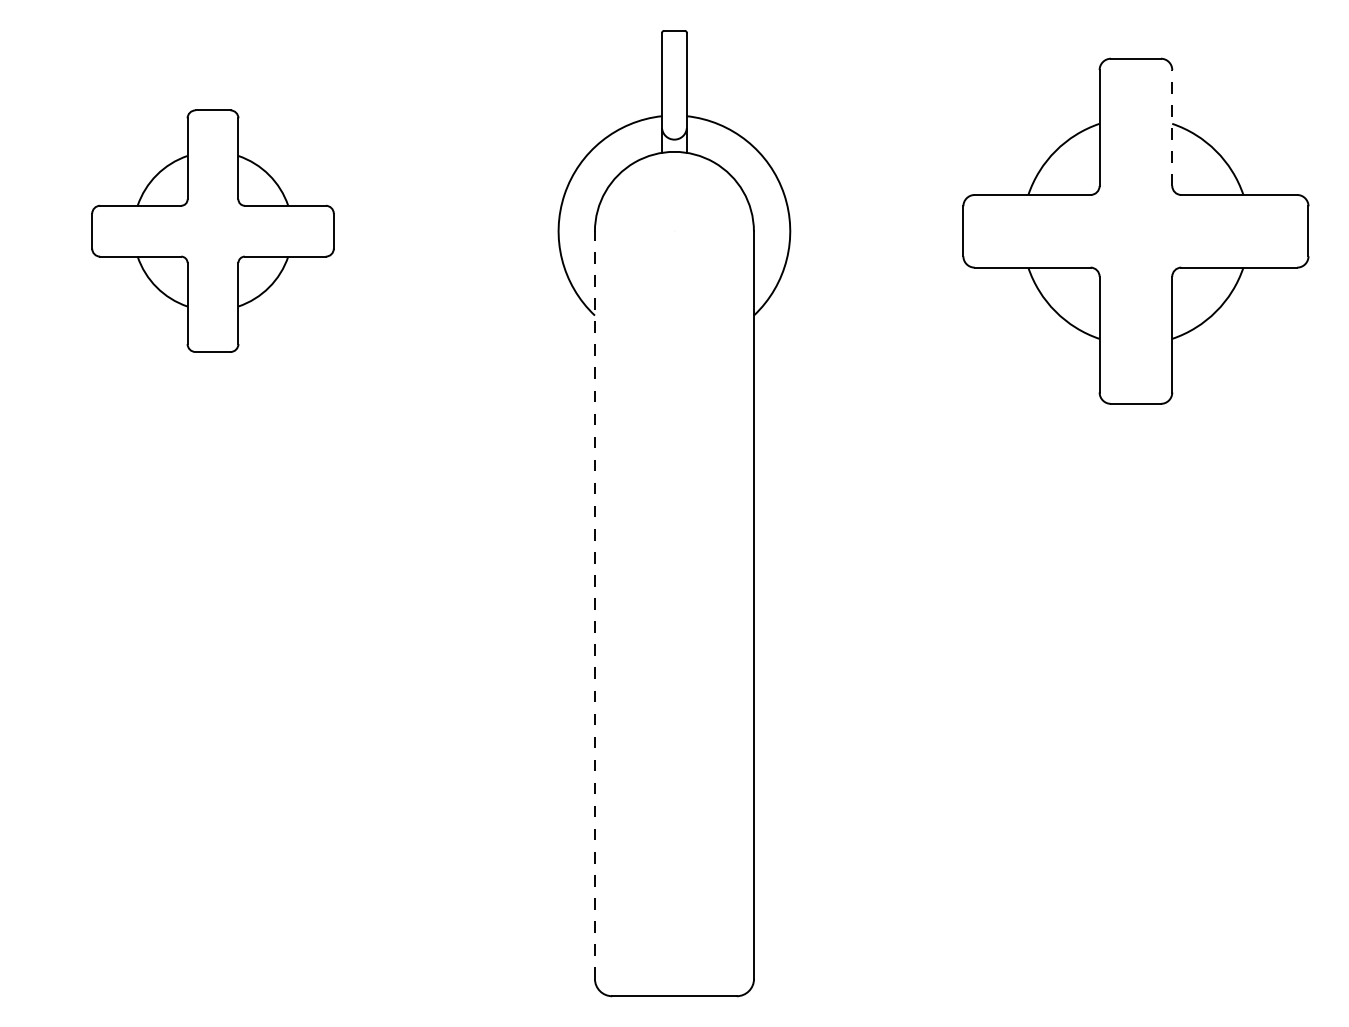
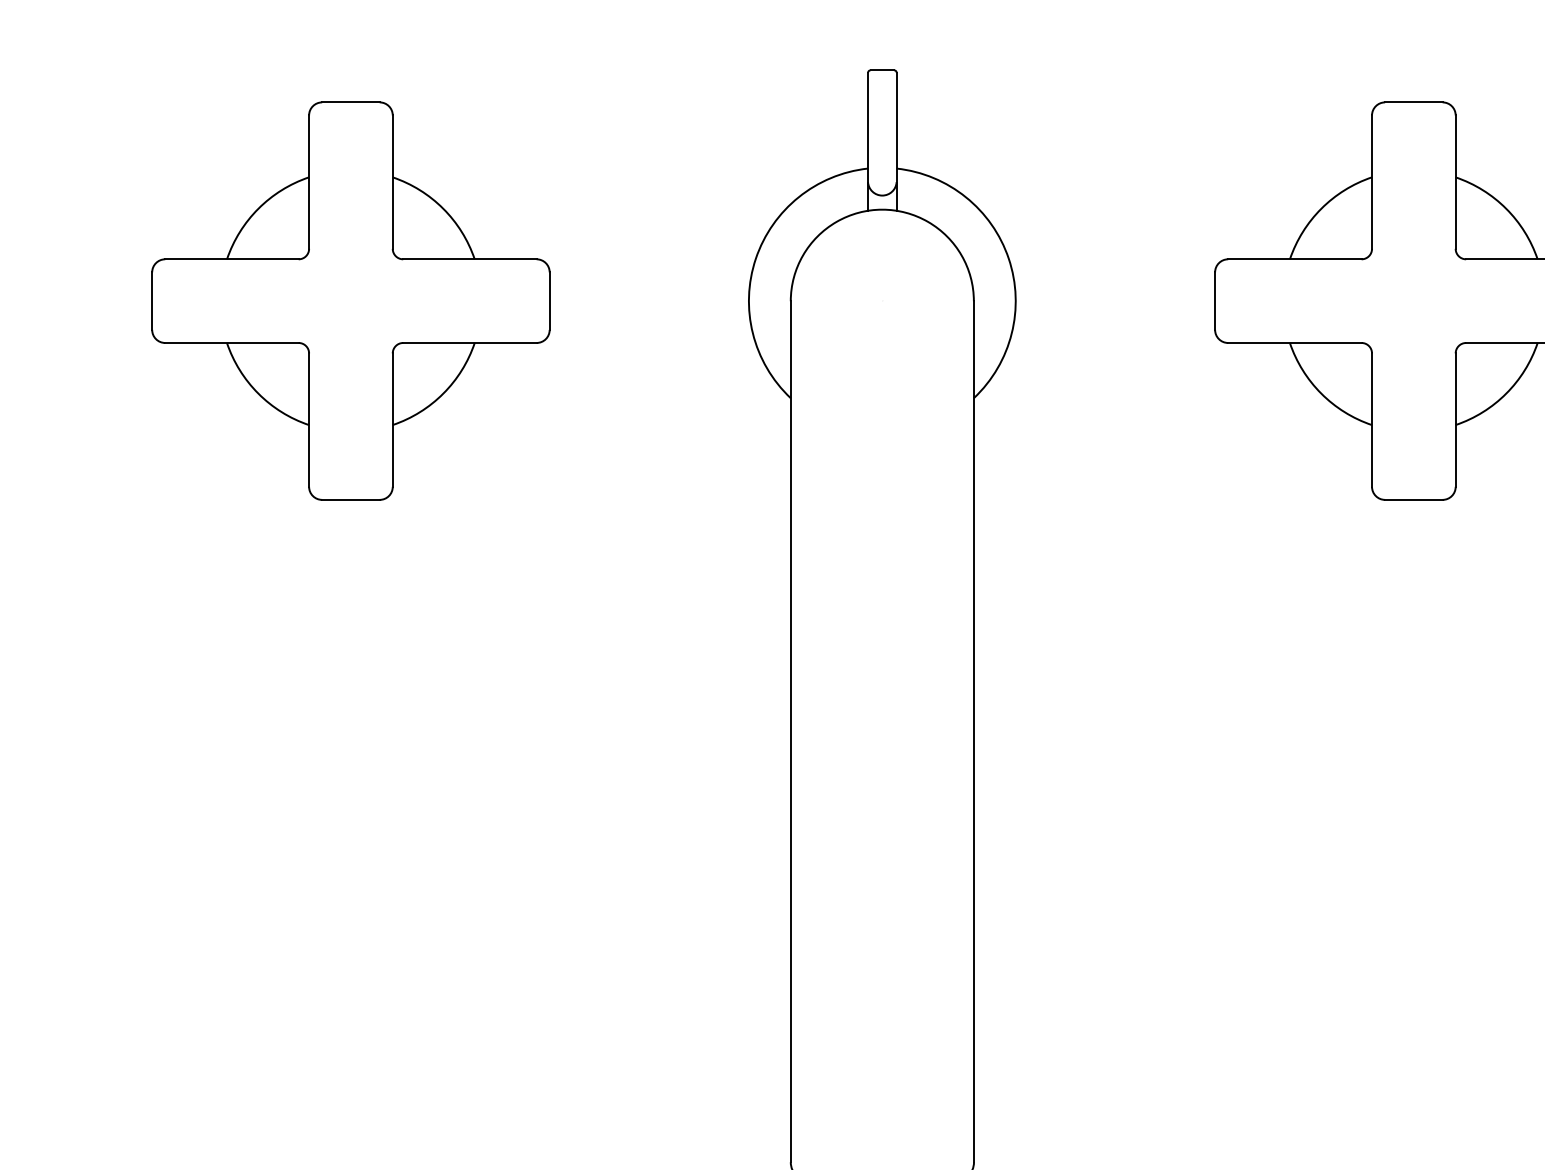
line: (1172, 128) -> (1455, 182), dashed -> solid
part: (212, 230) -> (350, 300), size x1.43
line: (594, 605) -> (790, 732), dashed -> solid

